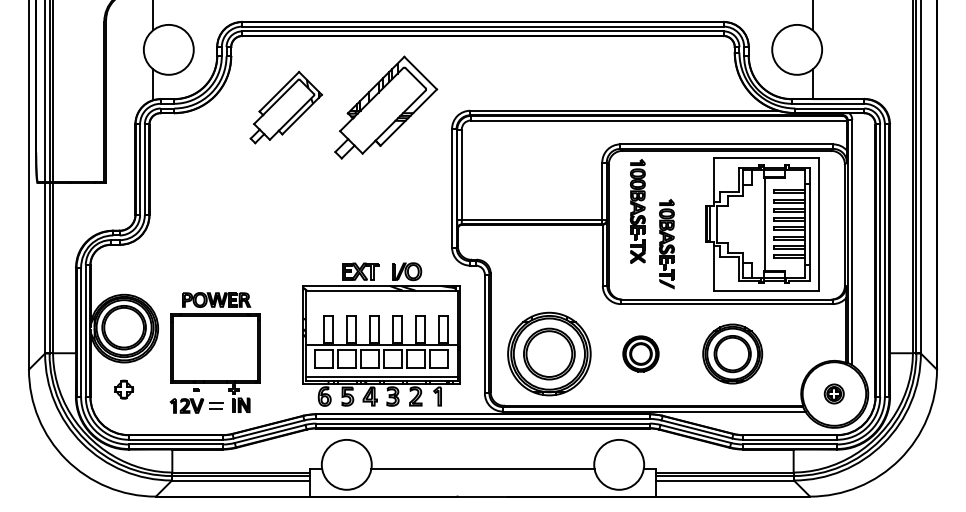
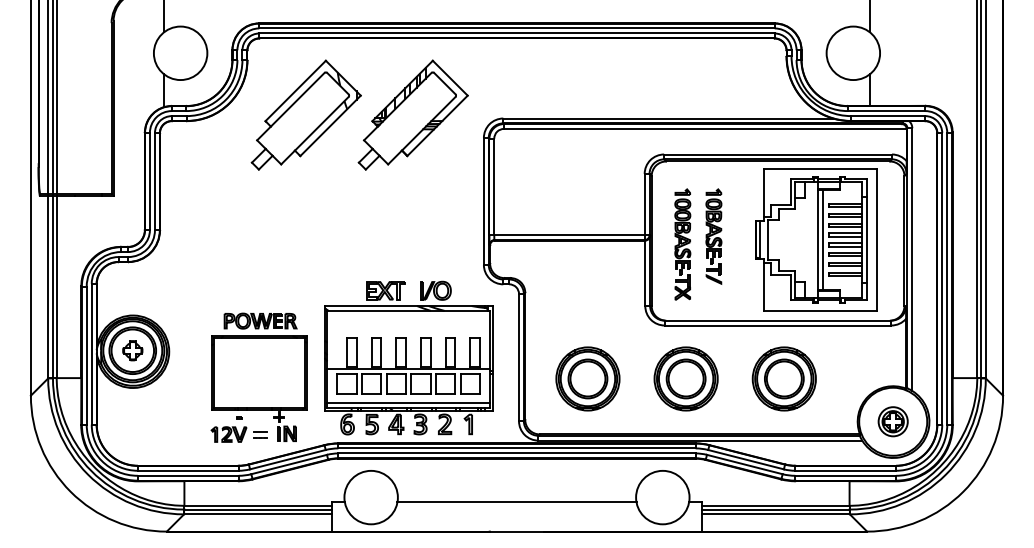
part: (286, 107) -> (306, 115), size x1.43
part: (637, 211) -> (682, 244), moved
line: (769, 223) -> (823, 239), added
part: (666, 244) -> (713, 237), moved
part: (214, 352) -> (258, 377), moved
part: (548, 353) -> (587, 378), size x0.71
part: (640, 353) -> (685, 378), size x1.67
part: (123, 389) -> (132, 350), moved
part: (833, 393) -> (892, 421), size x1.43

